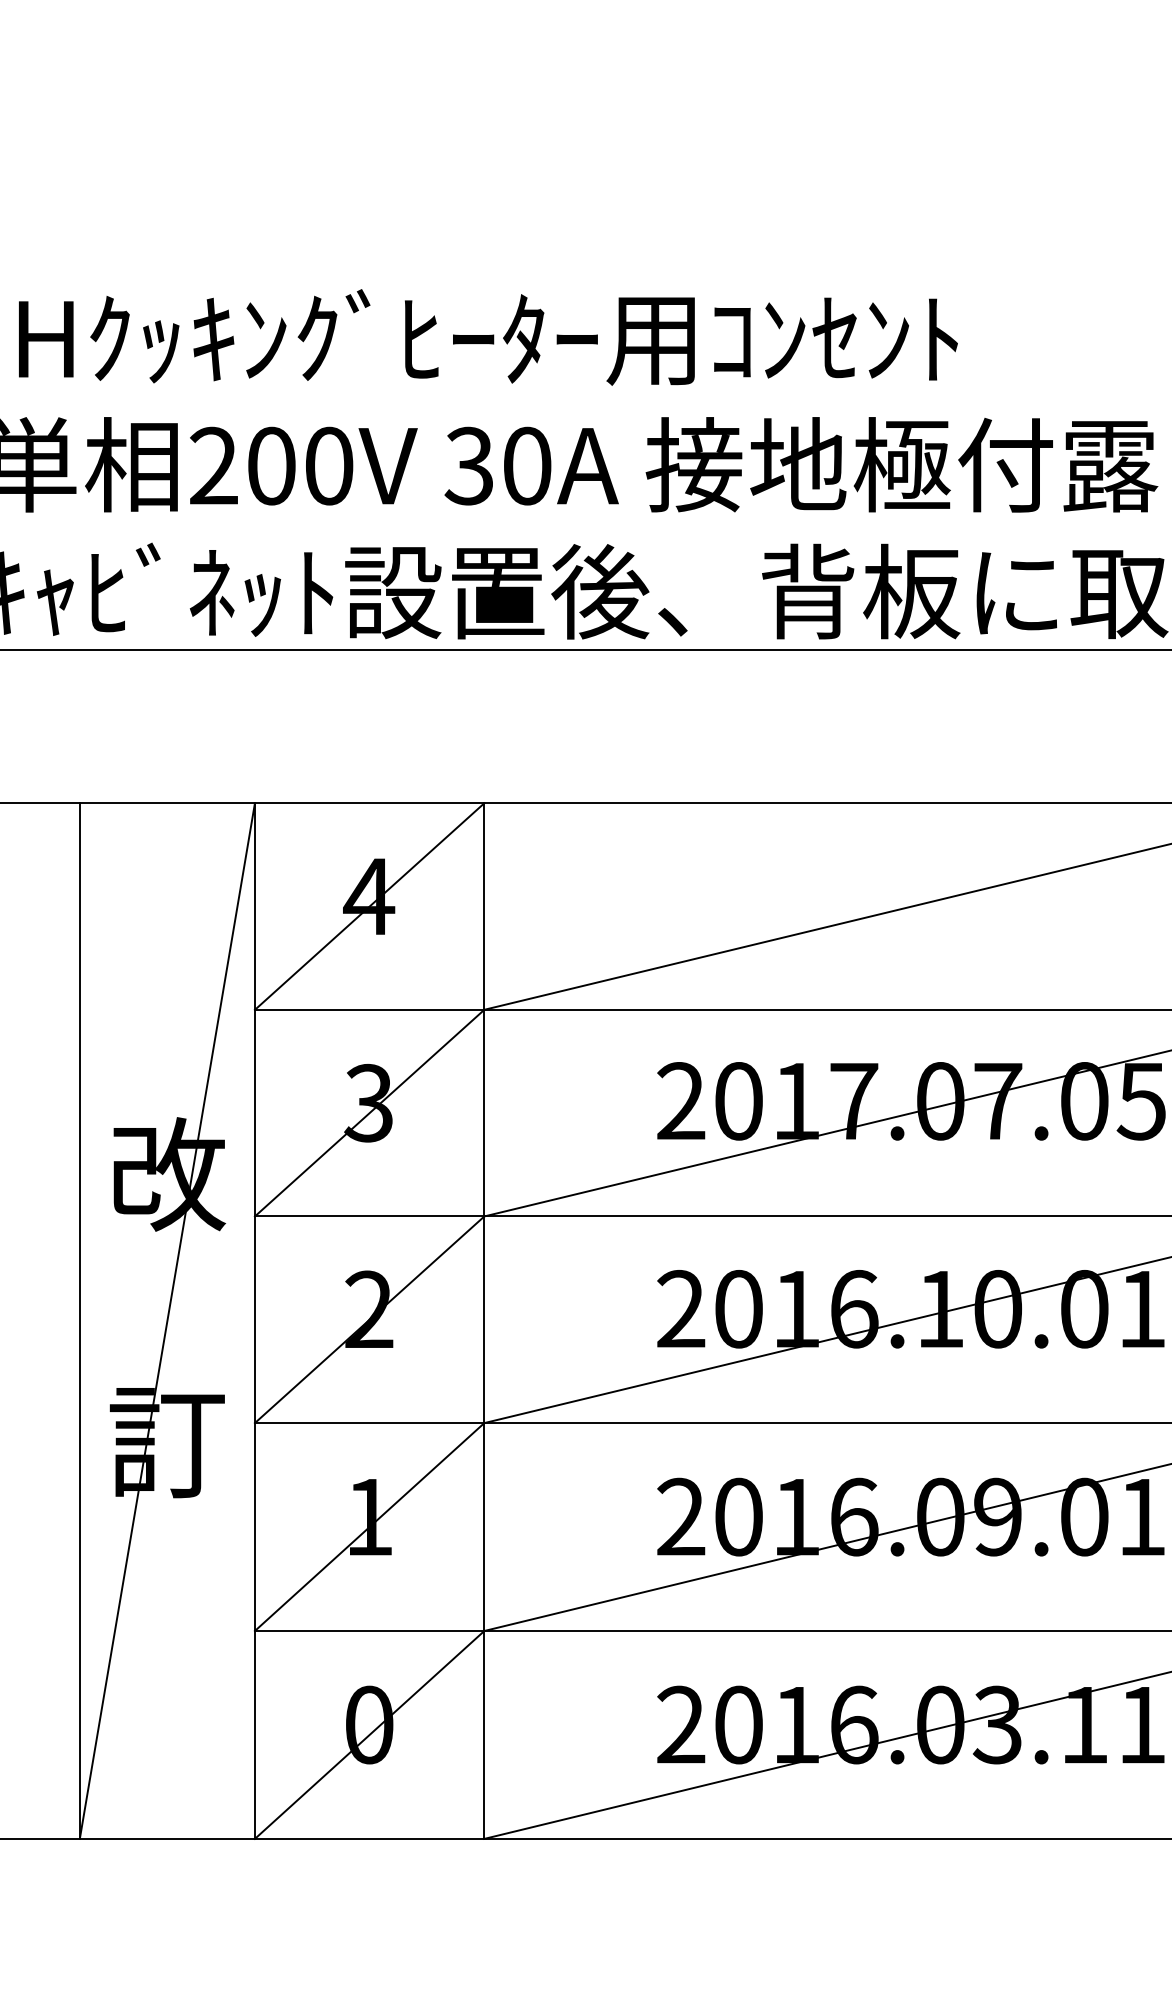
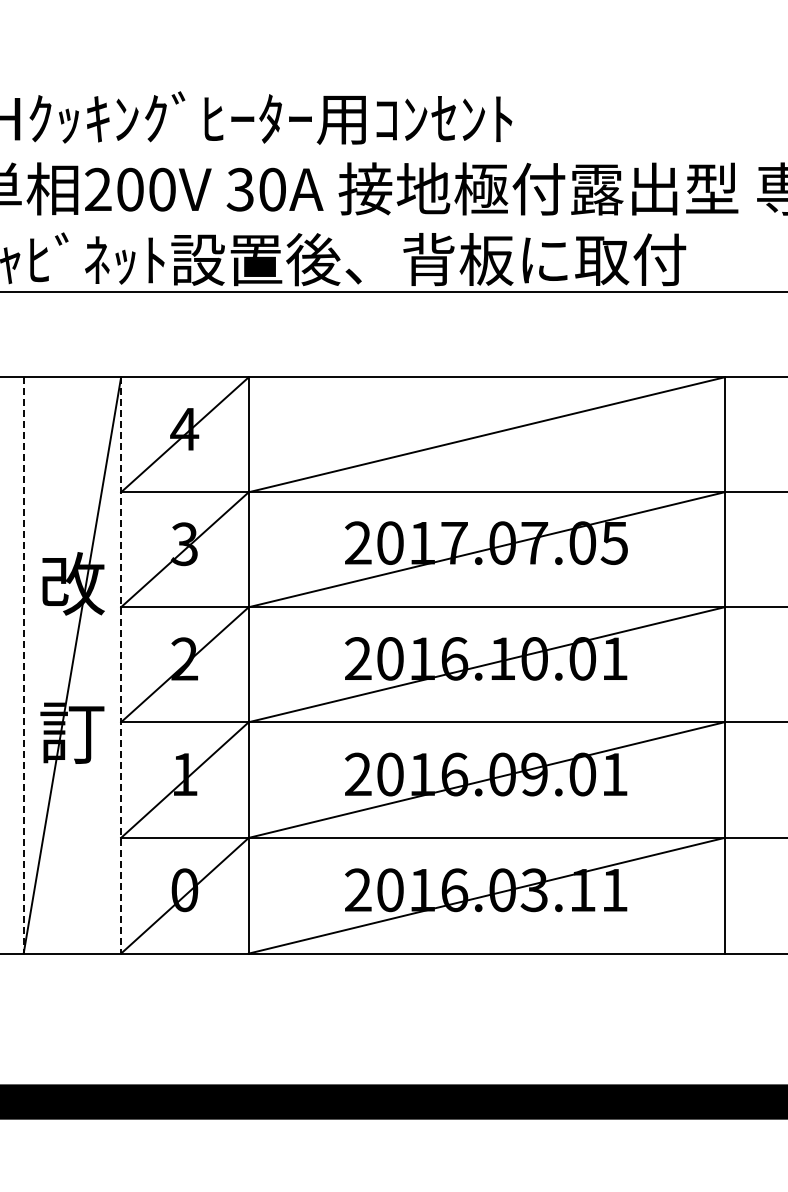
line: (79, 1321) -> (23, 665), solid -> dashed
line: (255, 1321) -> (121, 665), solid -> dashed

